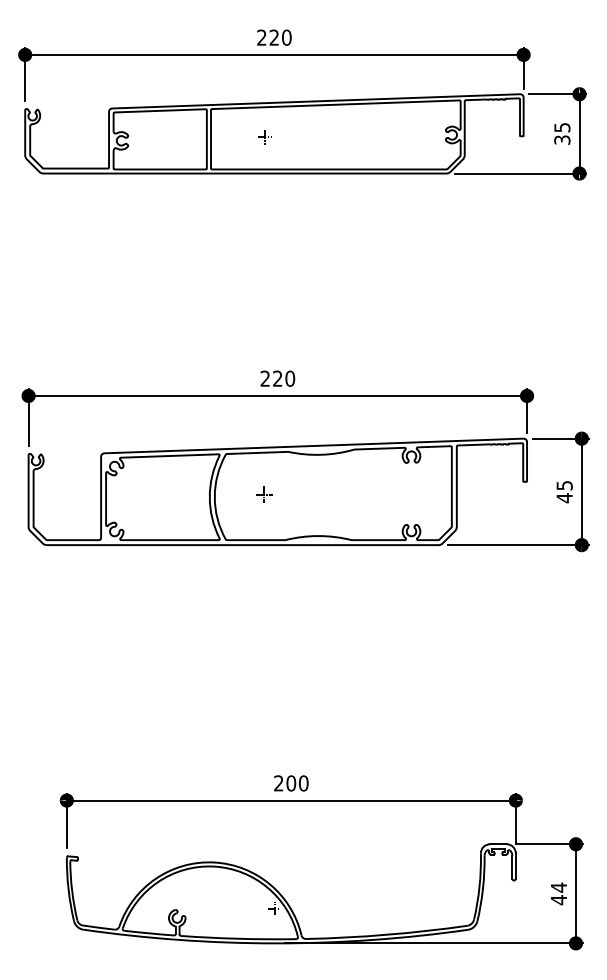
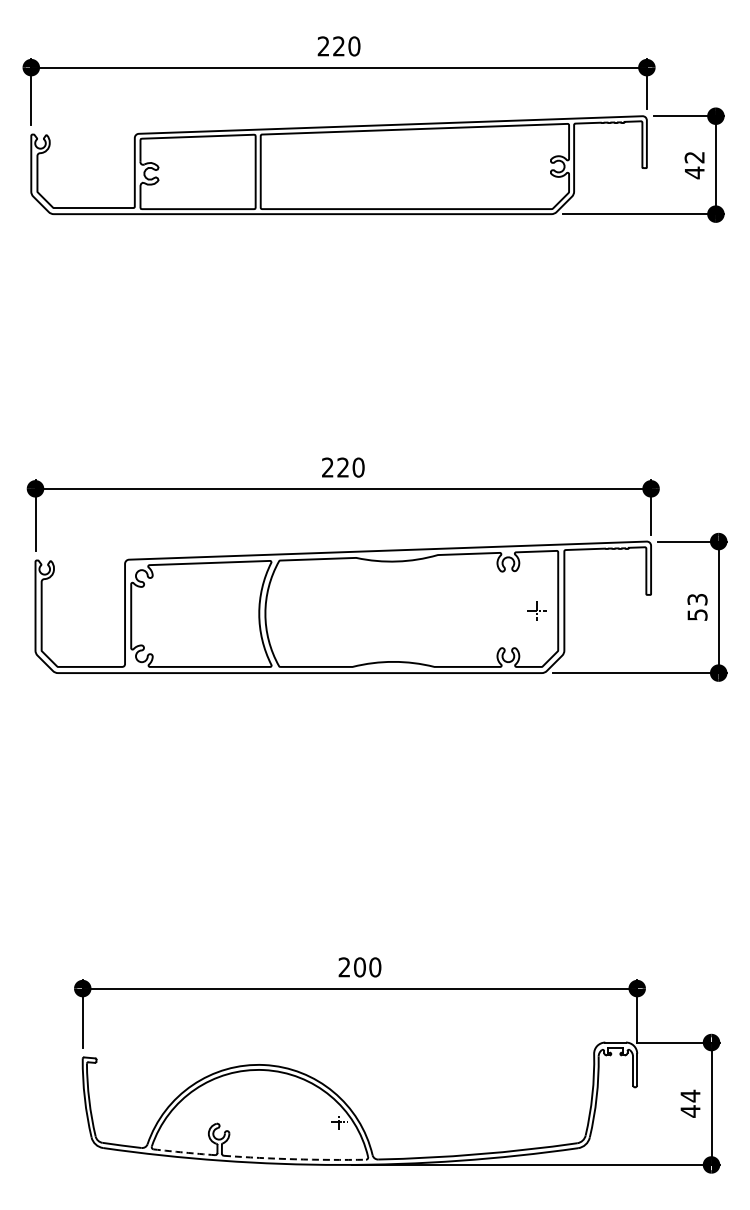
text: (562, 134) -> (694, 165), 35 -> 42
part: (265, 137) -> (327, 169), removed
text: (564, 492) -> (697, 607), 45 -> 53
part: (264, 494) -> (536, 610), moved
arc: (149, 933) -> (184, 1152), solid -> dashed
arc: (238, 938) -> (294, 1159), solid -> dashed

